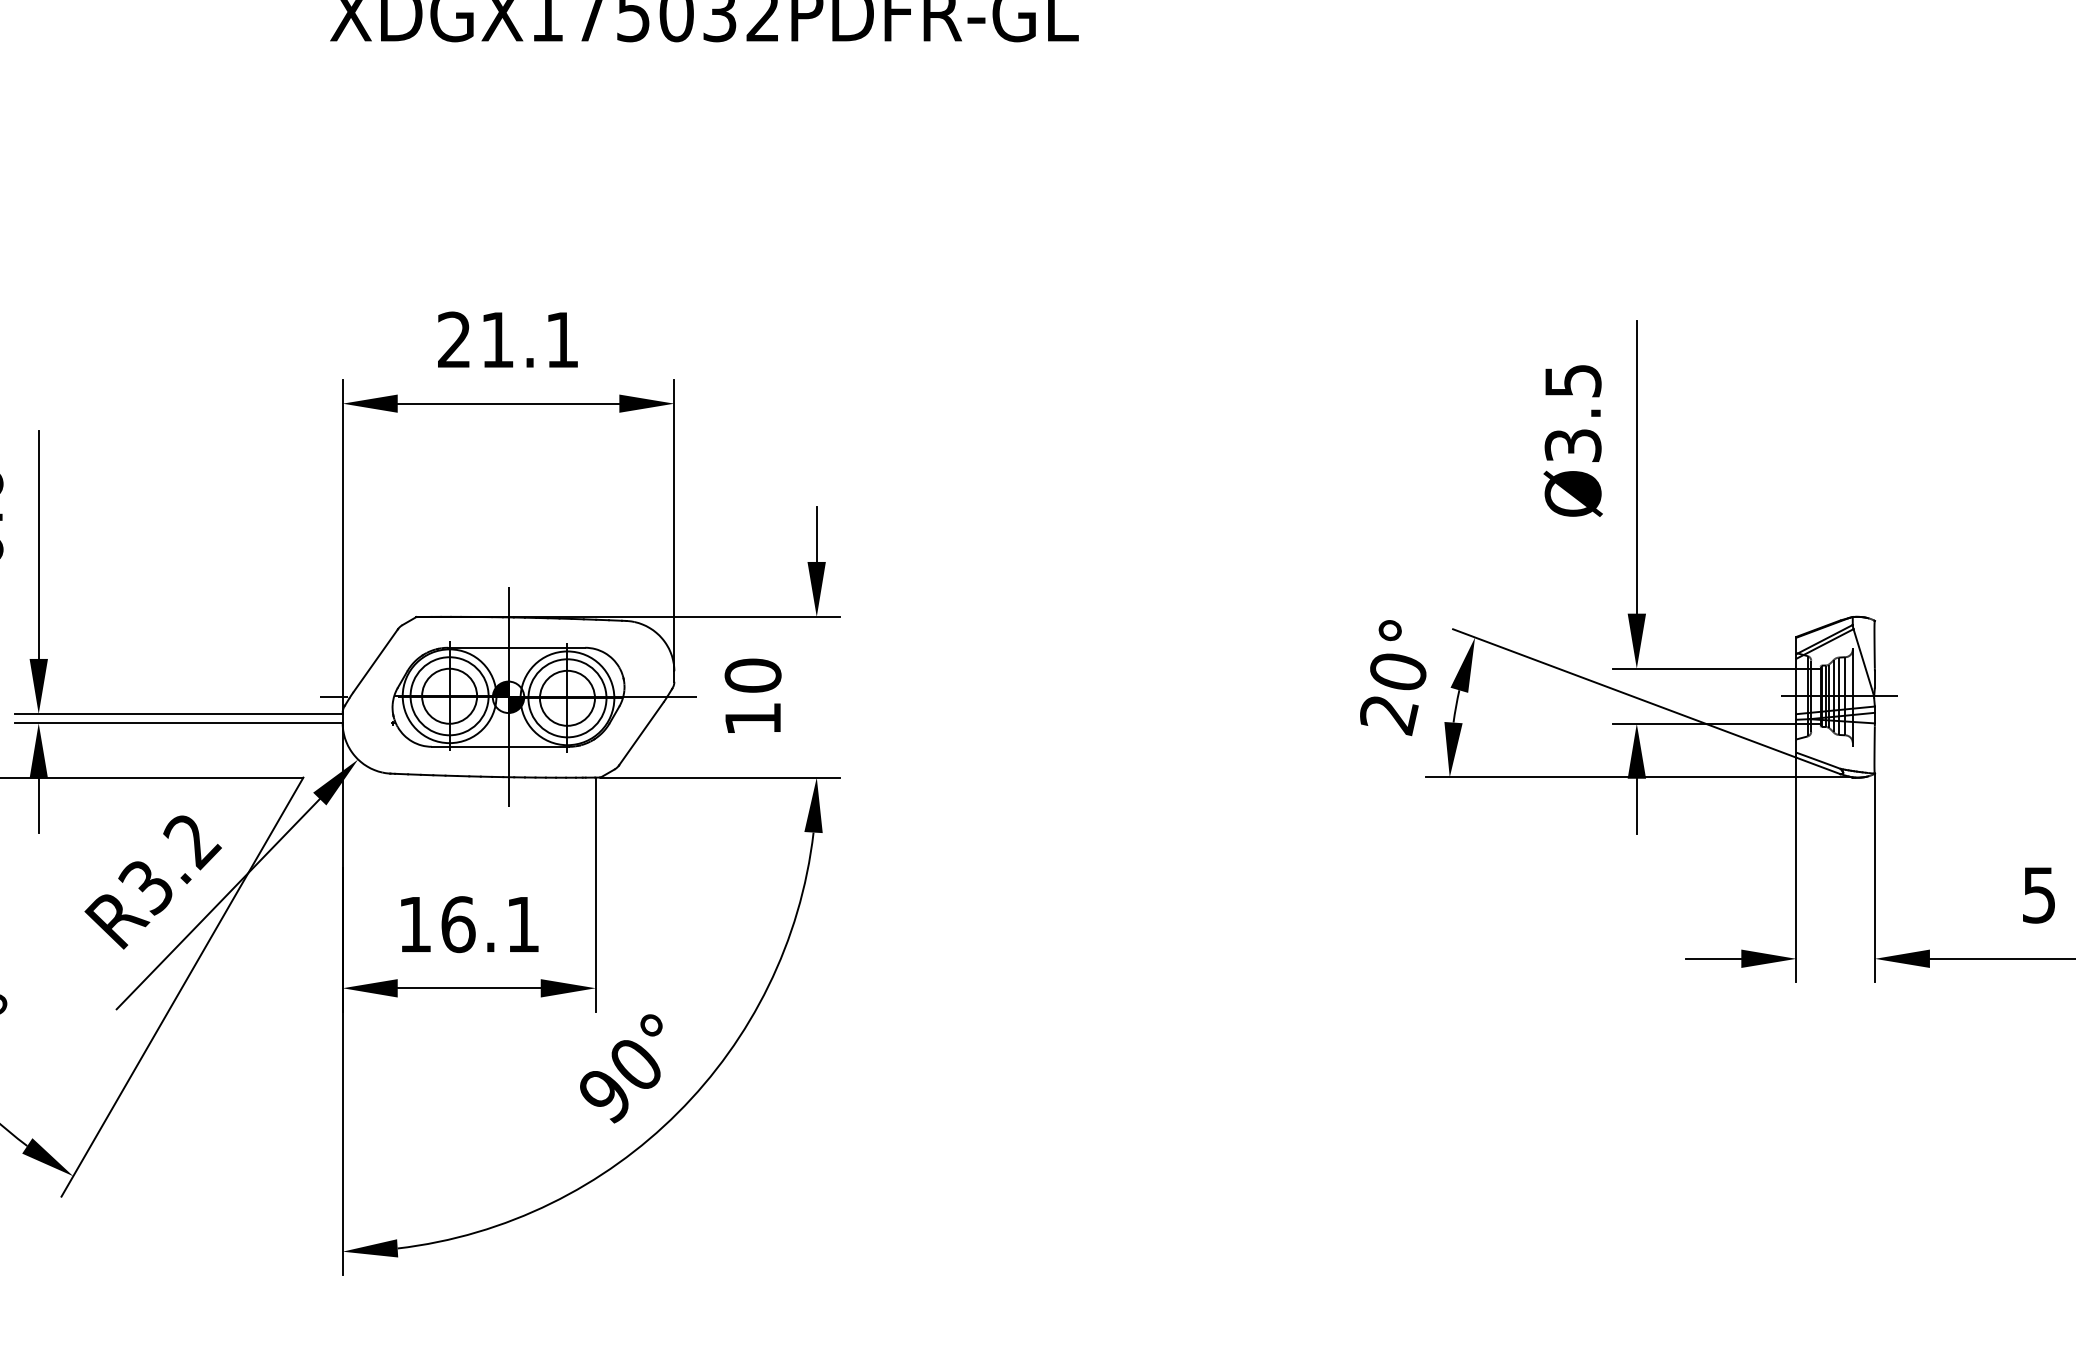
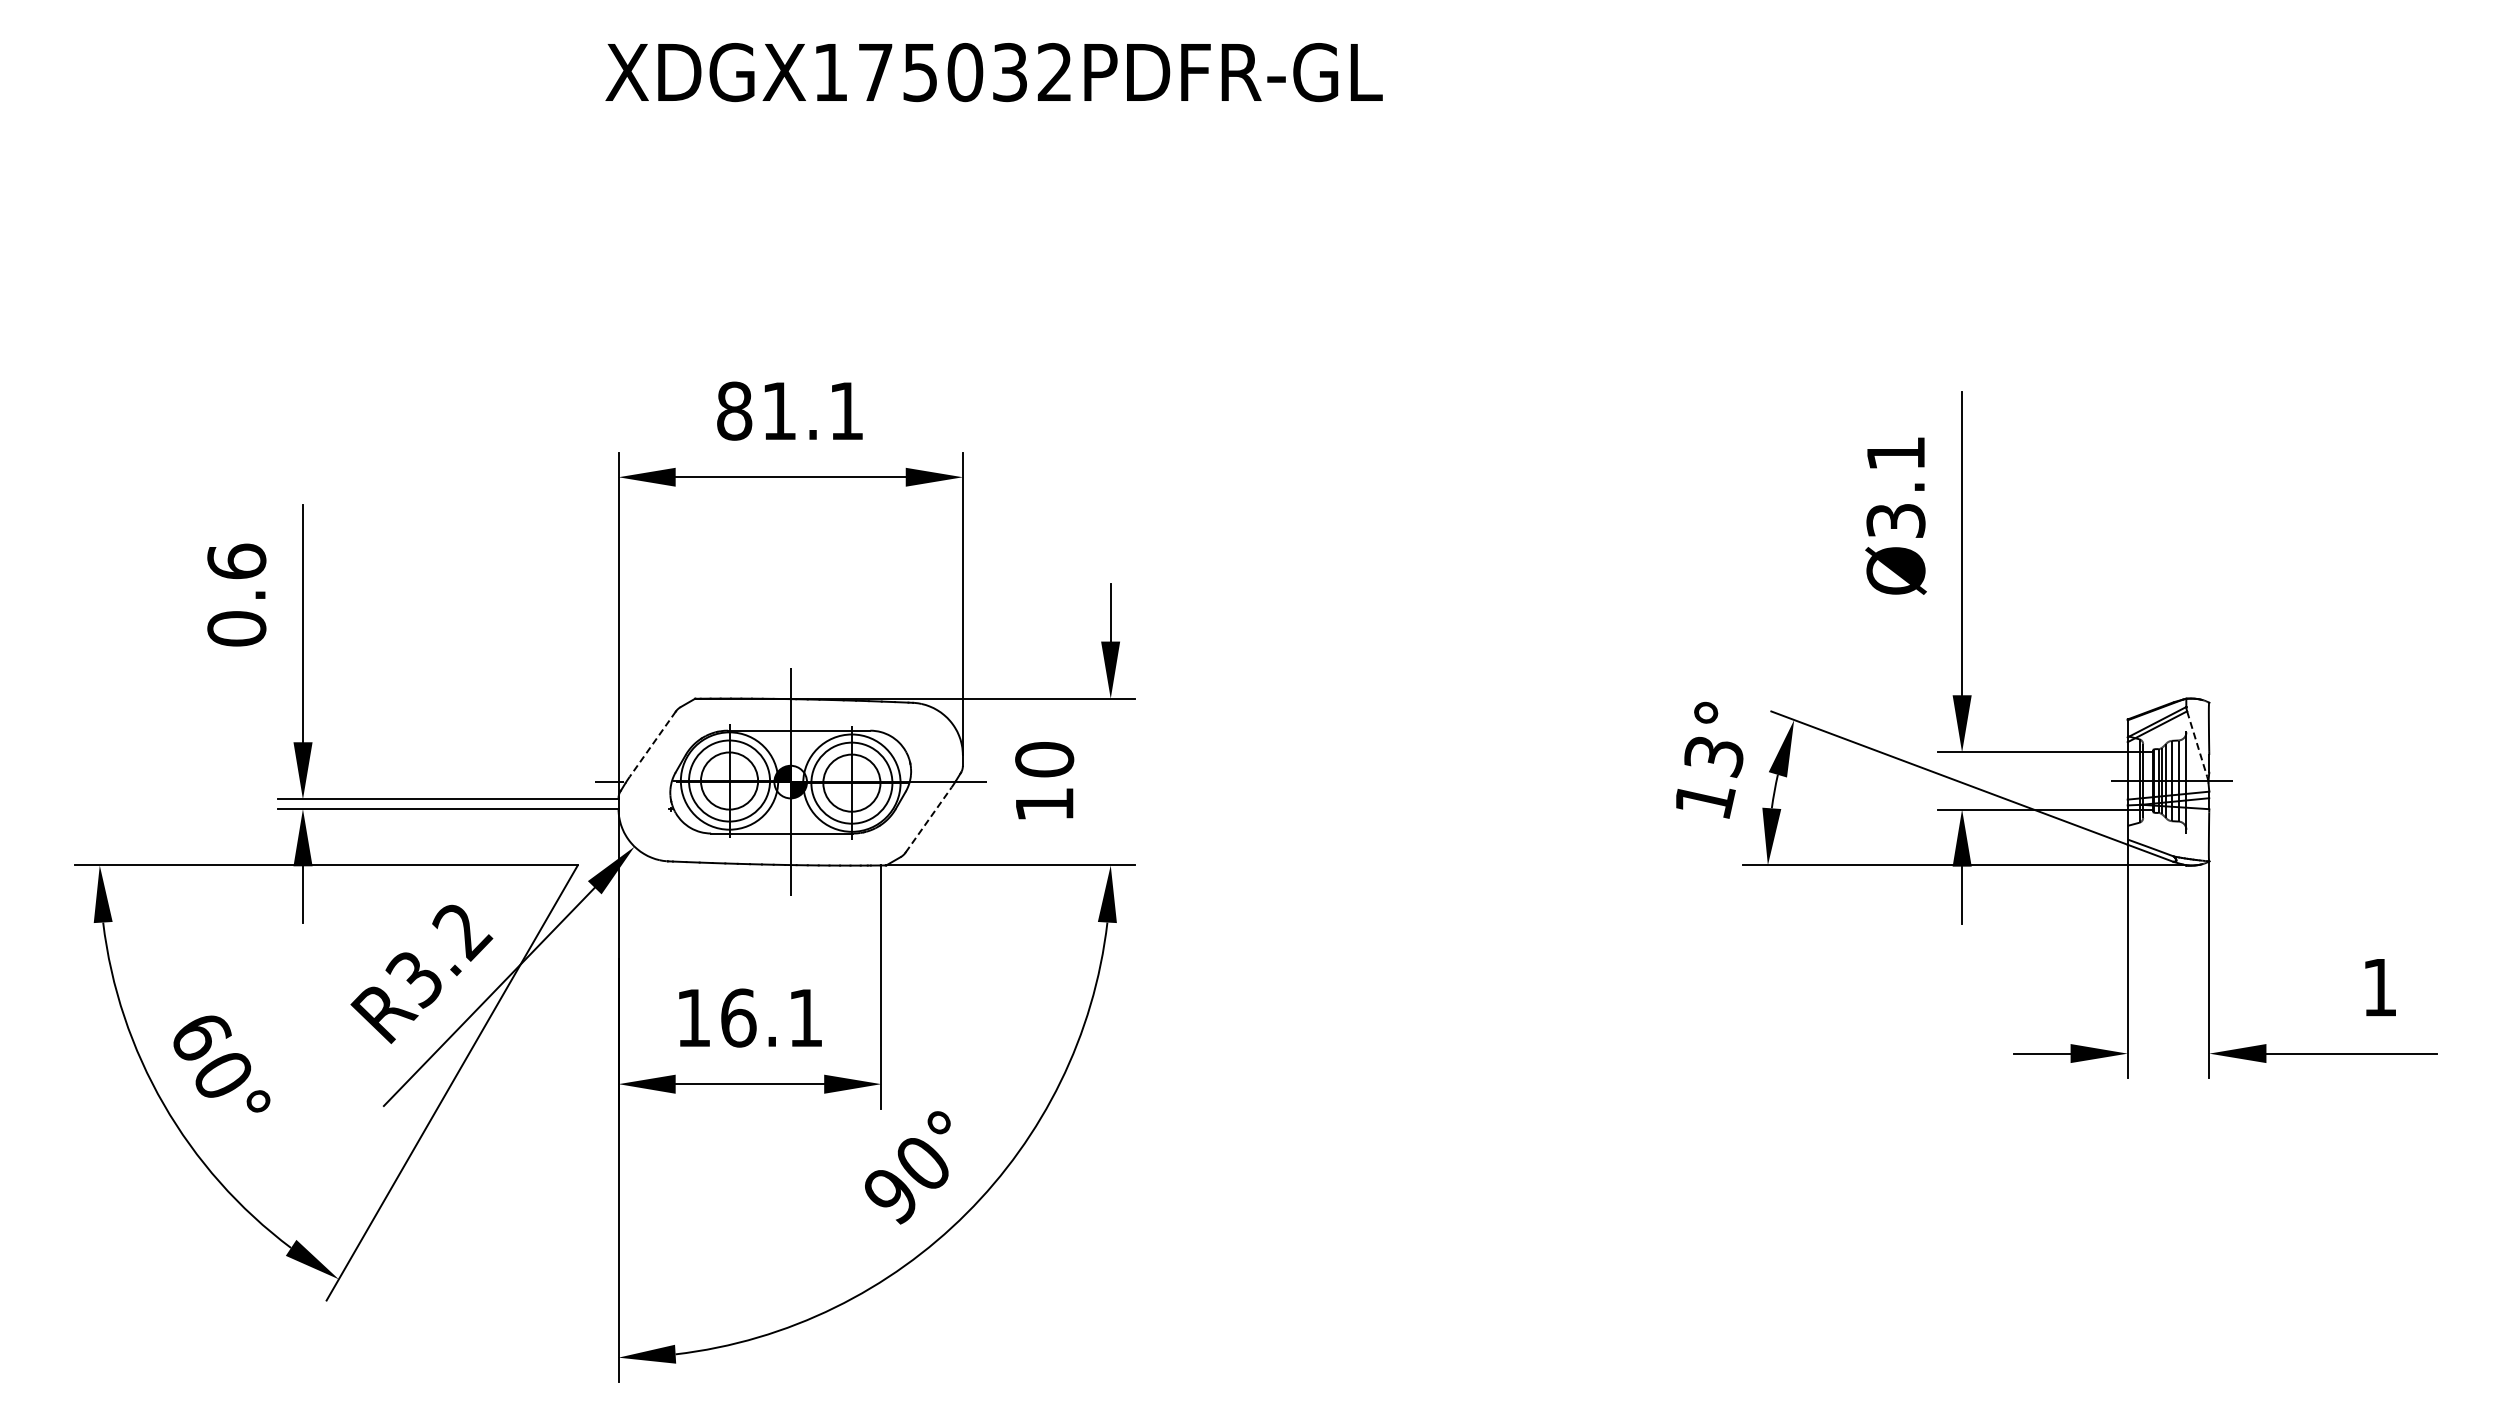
text: (454, 339) -> (734, 410), 21.1 -> 81.1
text: (1573, 380) -> (1896, 453), Ø3.5 -> Ø3.1
line: (375, 661) -> (652, 744), solid -> dashed
line: (1863, 661) -> (2197, 744), solid -> dashed
text: (1392, 694) -> (1708, 779), 20° -> 13°
line: (641, 734) -> (928, 820), solid -> dashed
text: (2038, 896) -> (2379, 988), 5 -> 1

